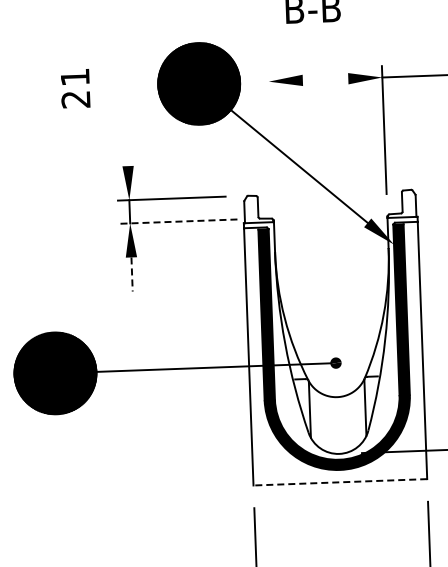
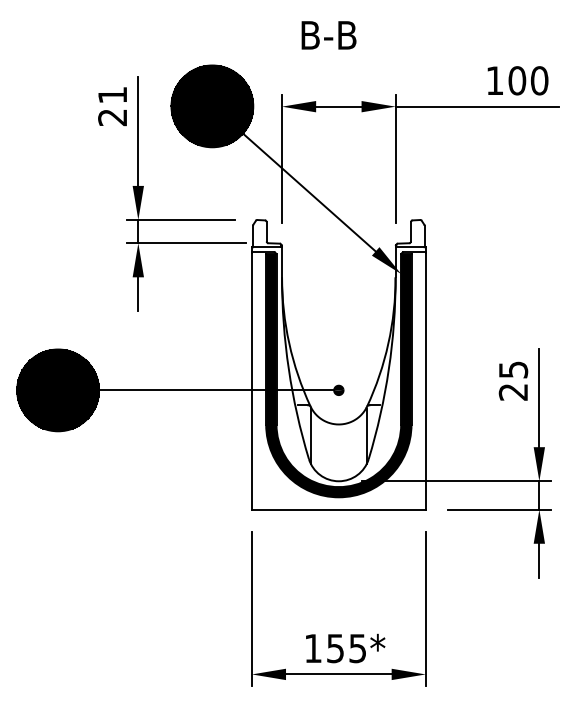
line: (325, 79) -> (338, 106), added
text: (75, 88) -> (112, 106), moved
line: (126, 111) -> (138, 131), added
line: (271, 134) -> (282, 159), added
line: (177, 221) -> (185, 243), dashed -> solid
line: (132, 274) -> (138, 294), dashed -> solid
line: (339, 482) -> (338, 509), dashed -> solid

